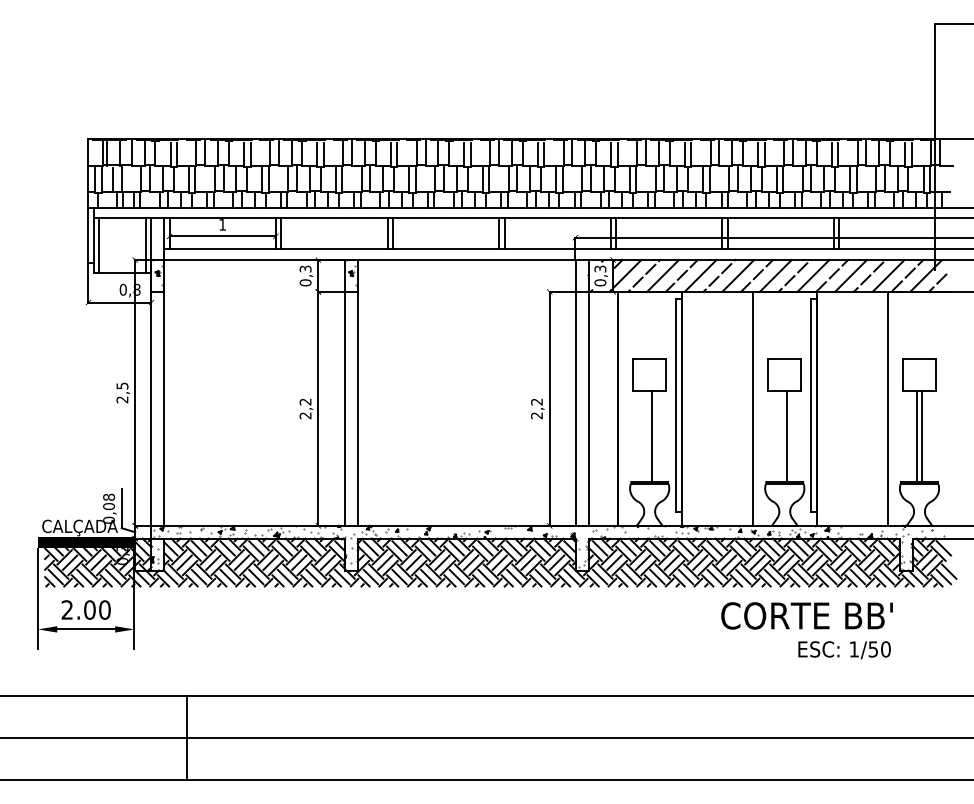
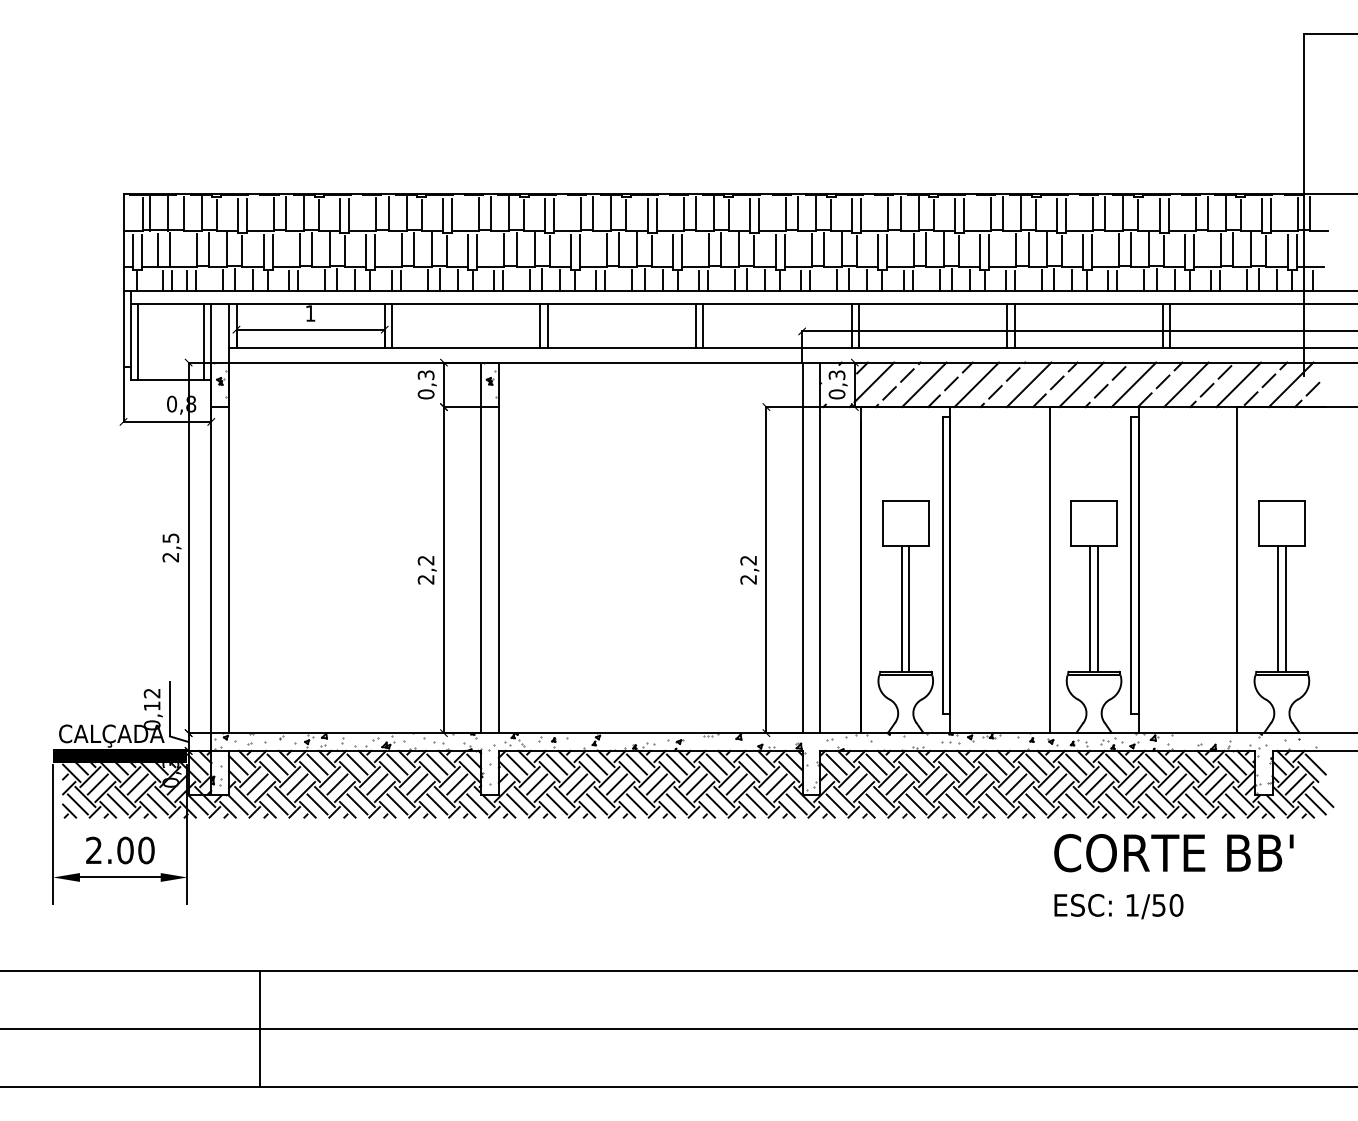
line: (647, 436) -> (902, 608), added
line: (782, 436) -> (1090, 608), added
text: (109, 501) -> (152, 699), 0,08 -> 0,12
text: (806, 615) -> (1173, 852), moved
text: (844, 650) -> (1118, 906), moved

